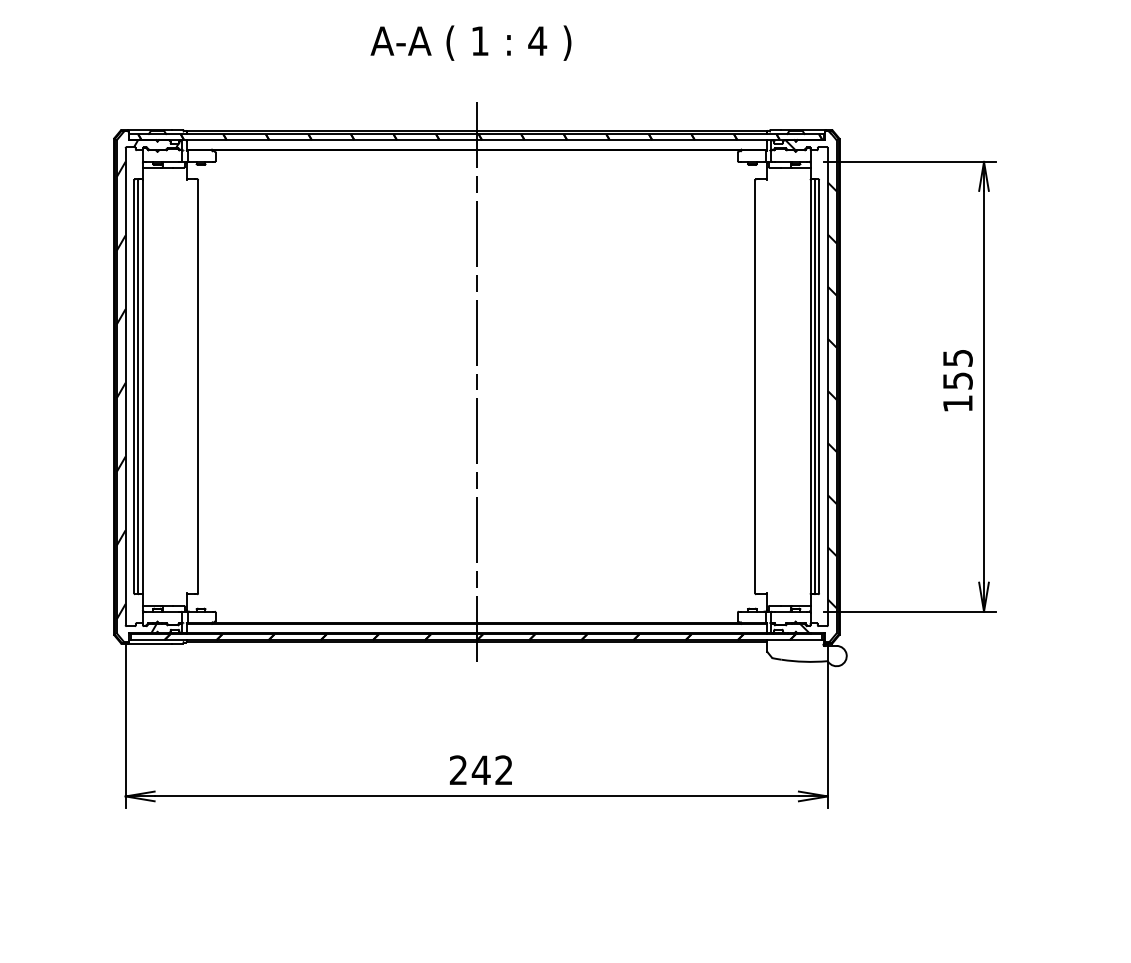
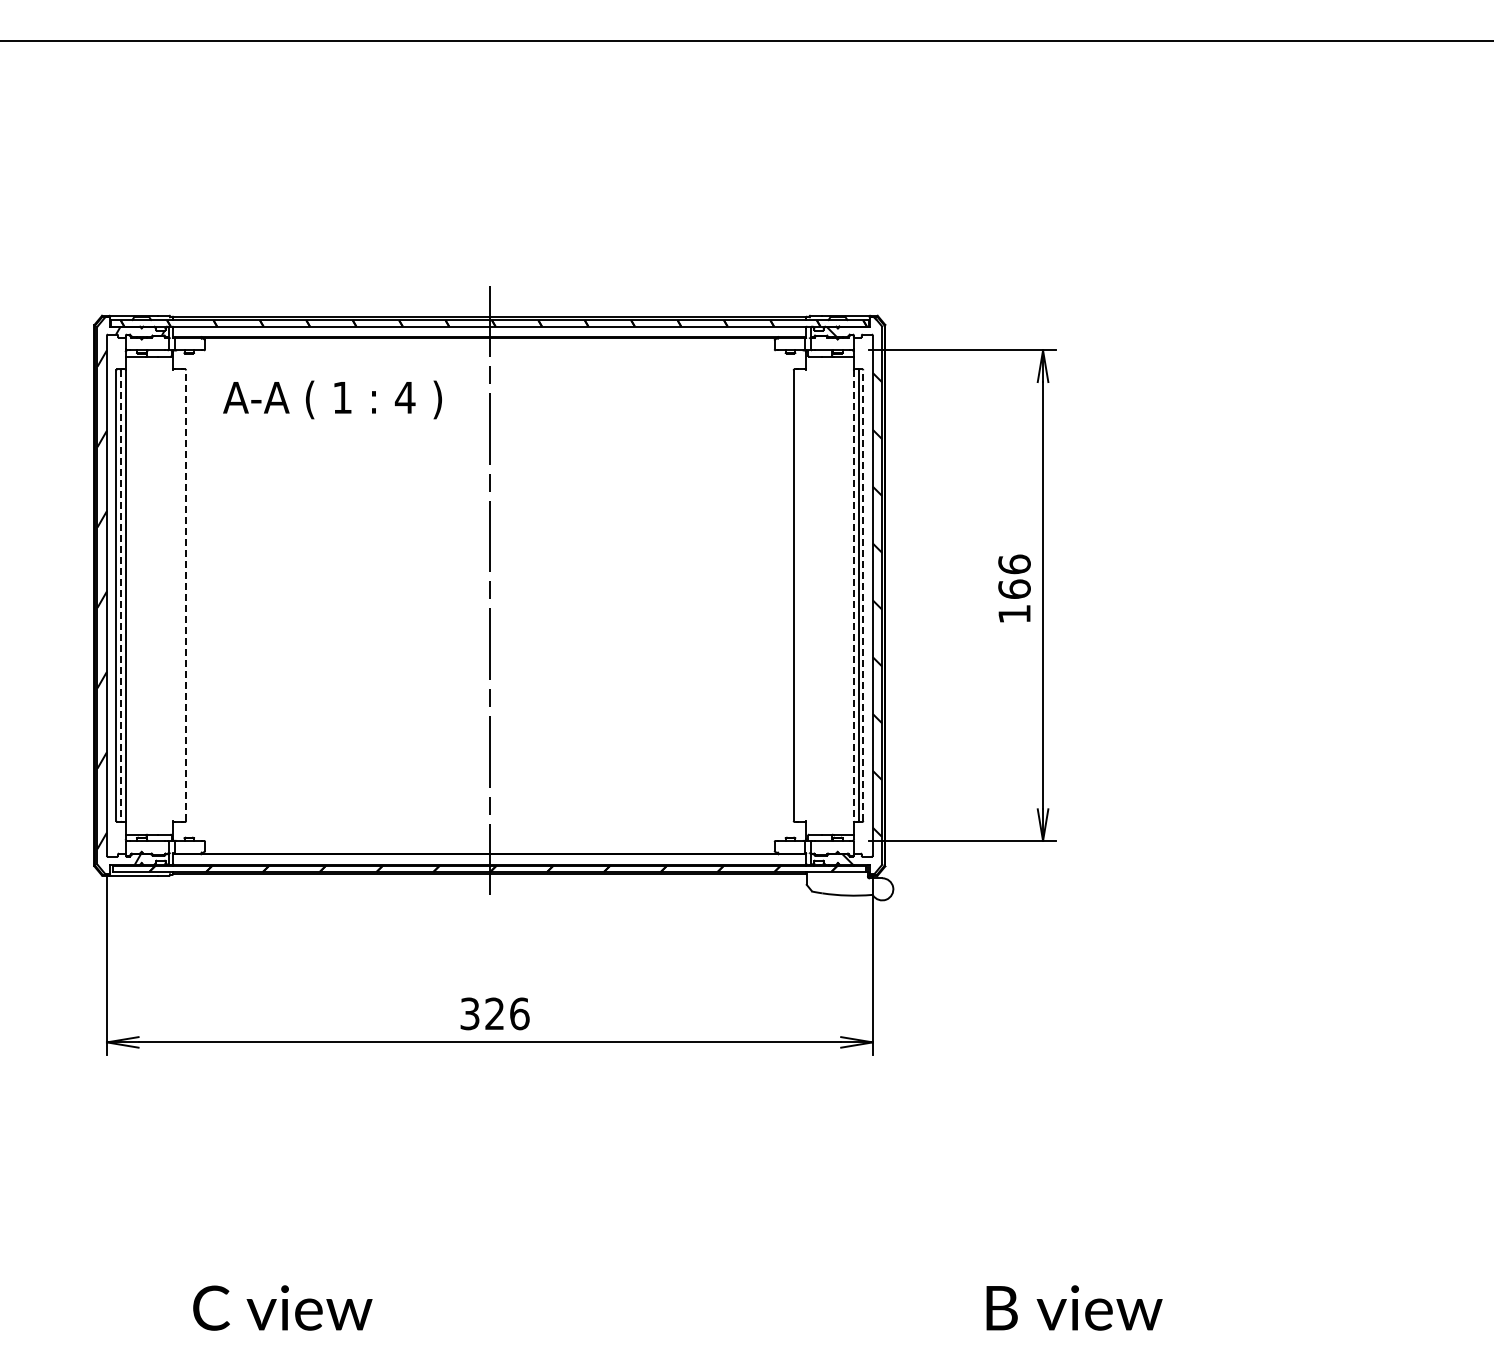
text: (470, 42) -> (332, 399), moved
text: (957, 369) -> (1014, 576), 155 -> 166
line: (198, 386) -> (186, 595), solid -> dashed
line: (819, 386) -> (863, 595), solid -> dashed
line: (138, 387) -> (120, 596), solid -> dashed
line: (810, 387) -> (853, 596), solid -> dashed
text: (480, 769) -> (494, 1013), 242 -> 326

